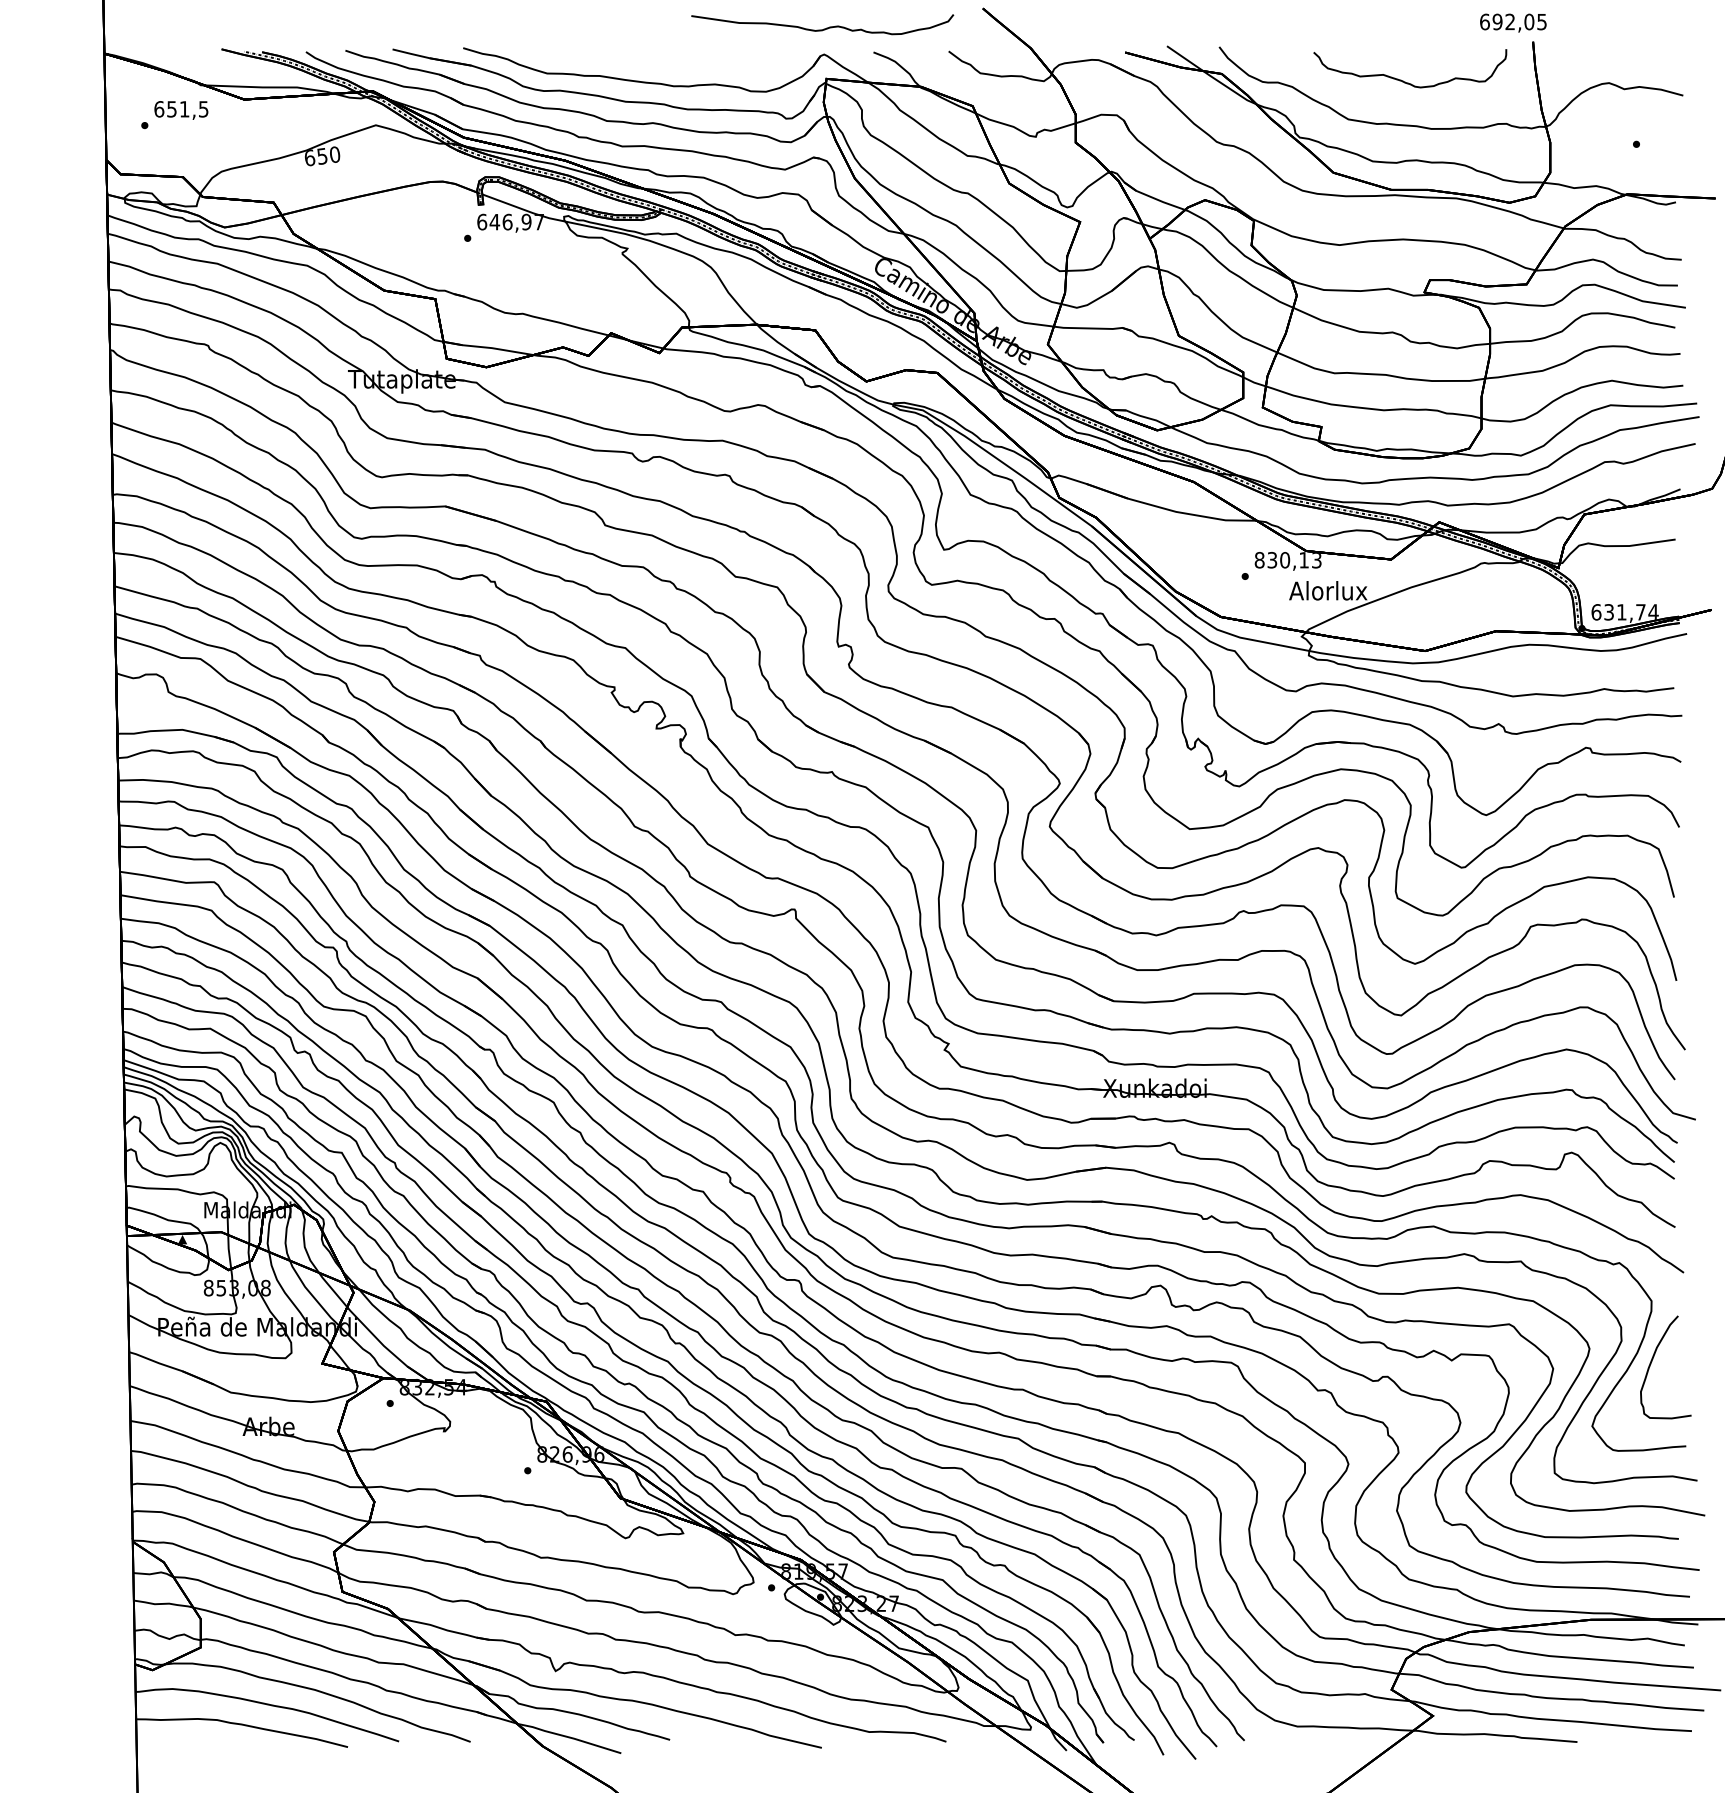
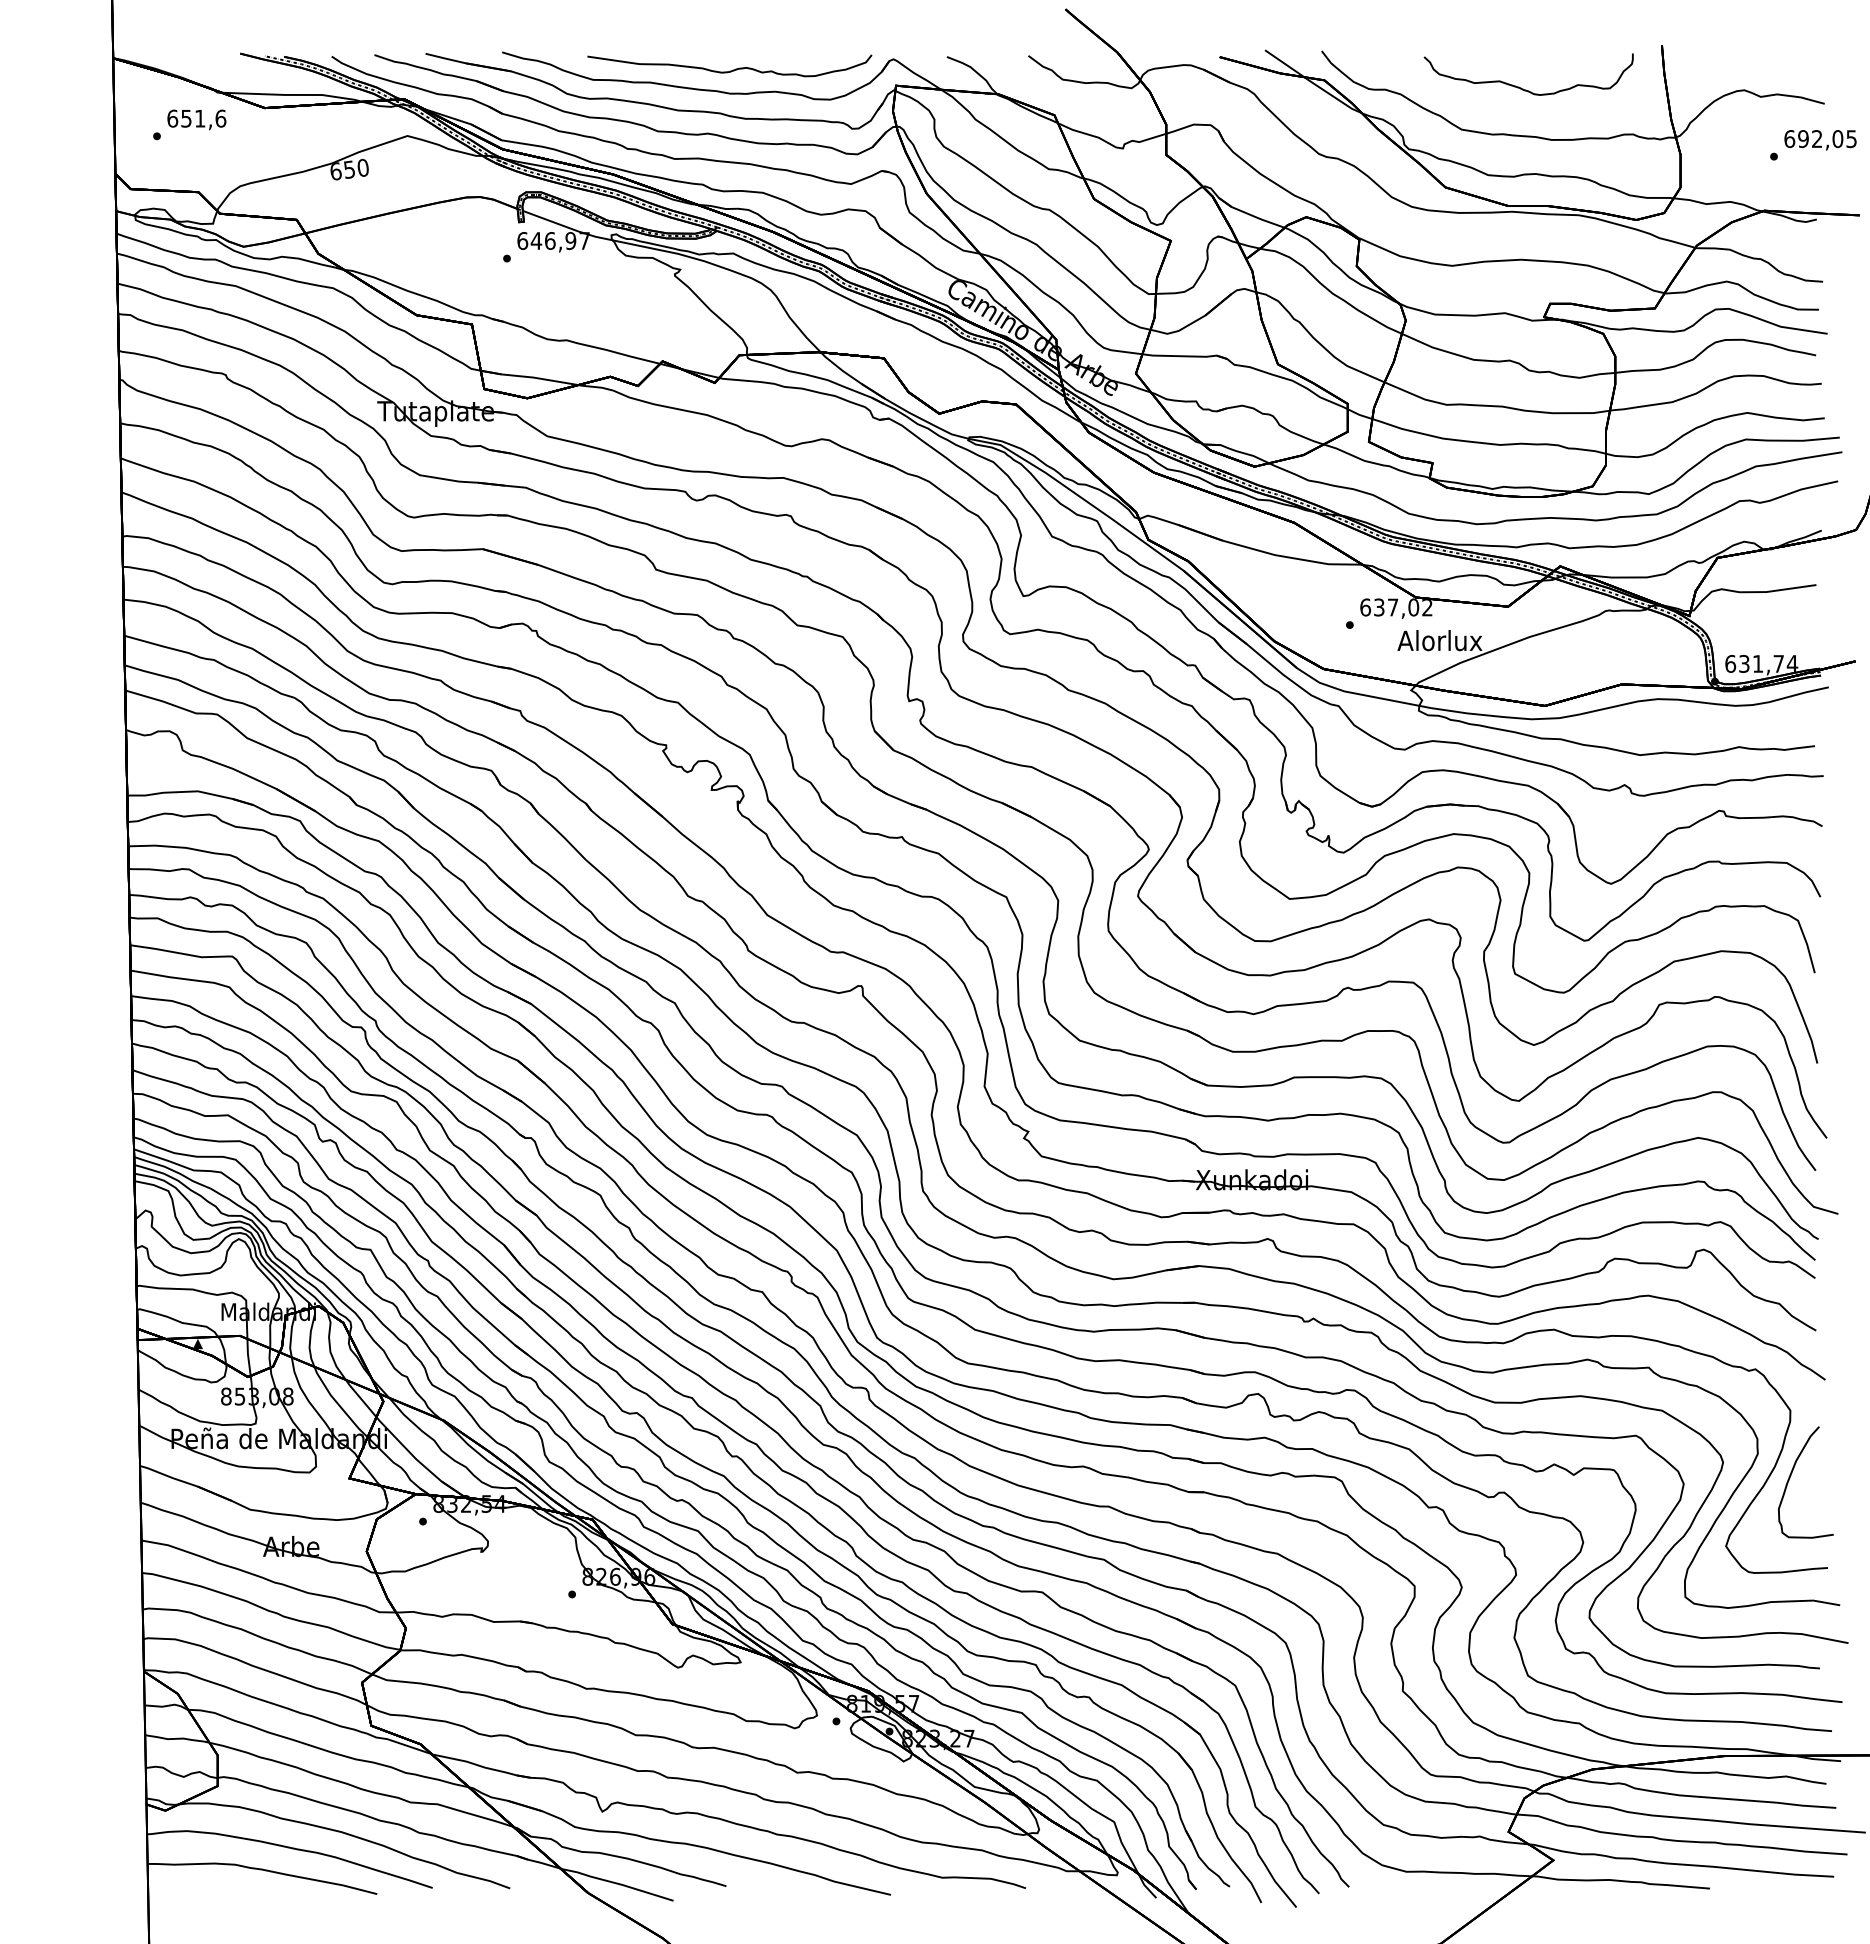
text: (1513, 23) -> (1820, 140), moved
curve: (823, 28) -> (730, 70), moved
text: (203, 109) -> (220, 118), 651,5 -> 651,6
text: (1288, 560) -> (1396, 607), 830,13 -> 637,02

